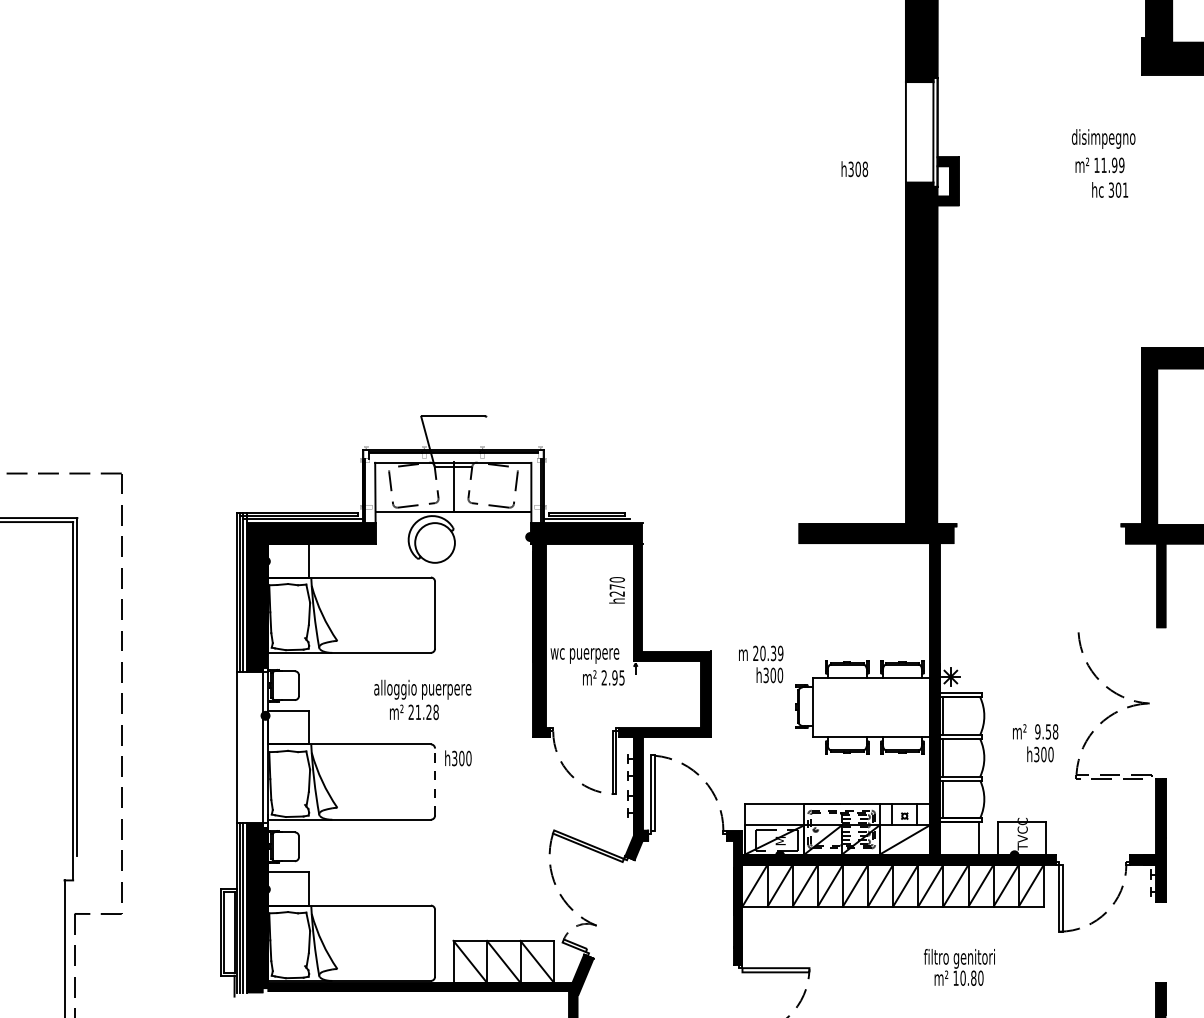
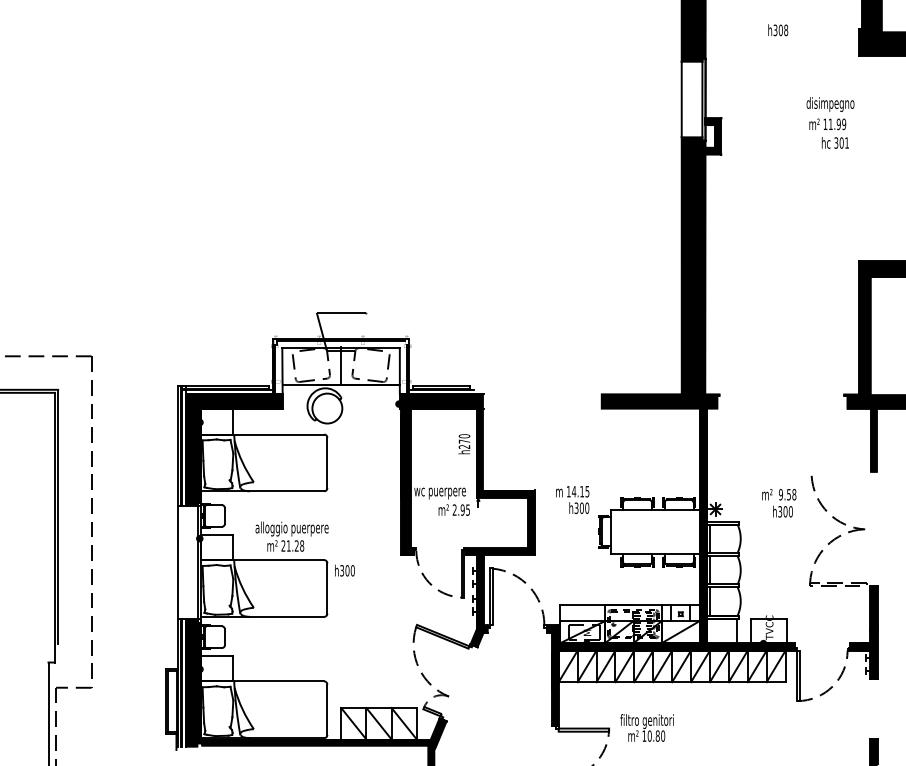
text: (855, 169) -> (778, 30), moved
text: (767, 653) -> (577, 491), 20.39 -> 14.15
text: (421, 699) -> (291, 536), moved
text: (1035, 743) -> (779, 503), moved
line: (435, 782) -> (327, 588), dashed -> solid
text: (958, 966) -> (646, 727), moved

